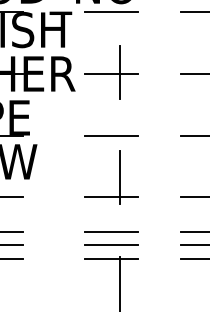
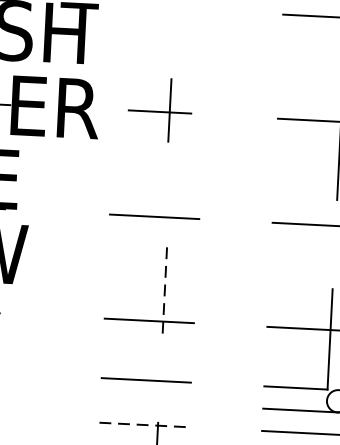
line: (110, 12) -> (163, 8), removed
part: (111, 72) -> (160, 110), size x0.7
line: (119, 177) -> (164, 288), solid -> dashed
line: (111, 244) -> (145, 401), removed
line: (111, 258) -> (144, 424), solid -> dashed

